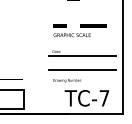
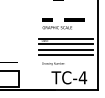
line: (82, 48) -> (65, 38), added
line: (82, 62) -> (65, 49), added
text: (103, 97) -> (82, 77), TC-7 -> TC-4

